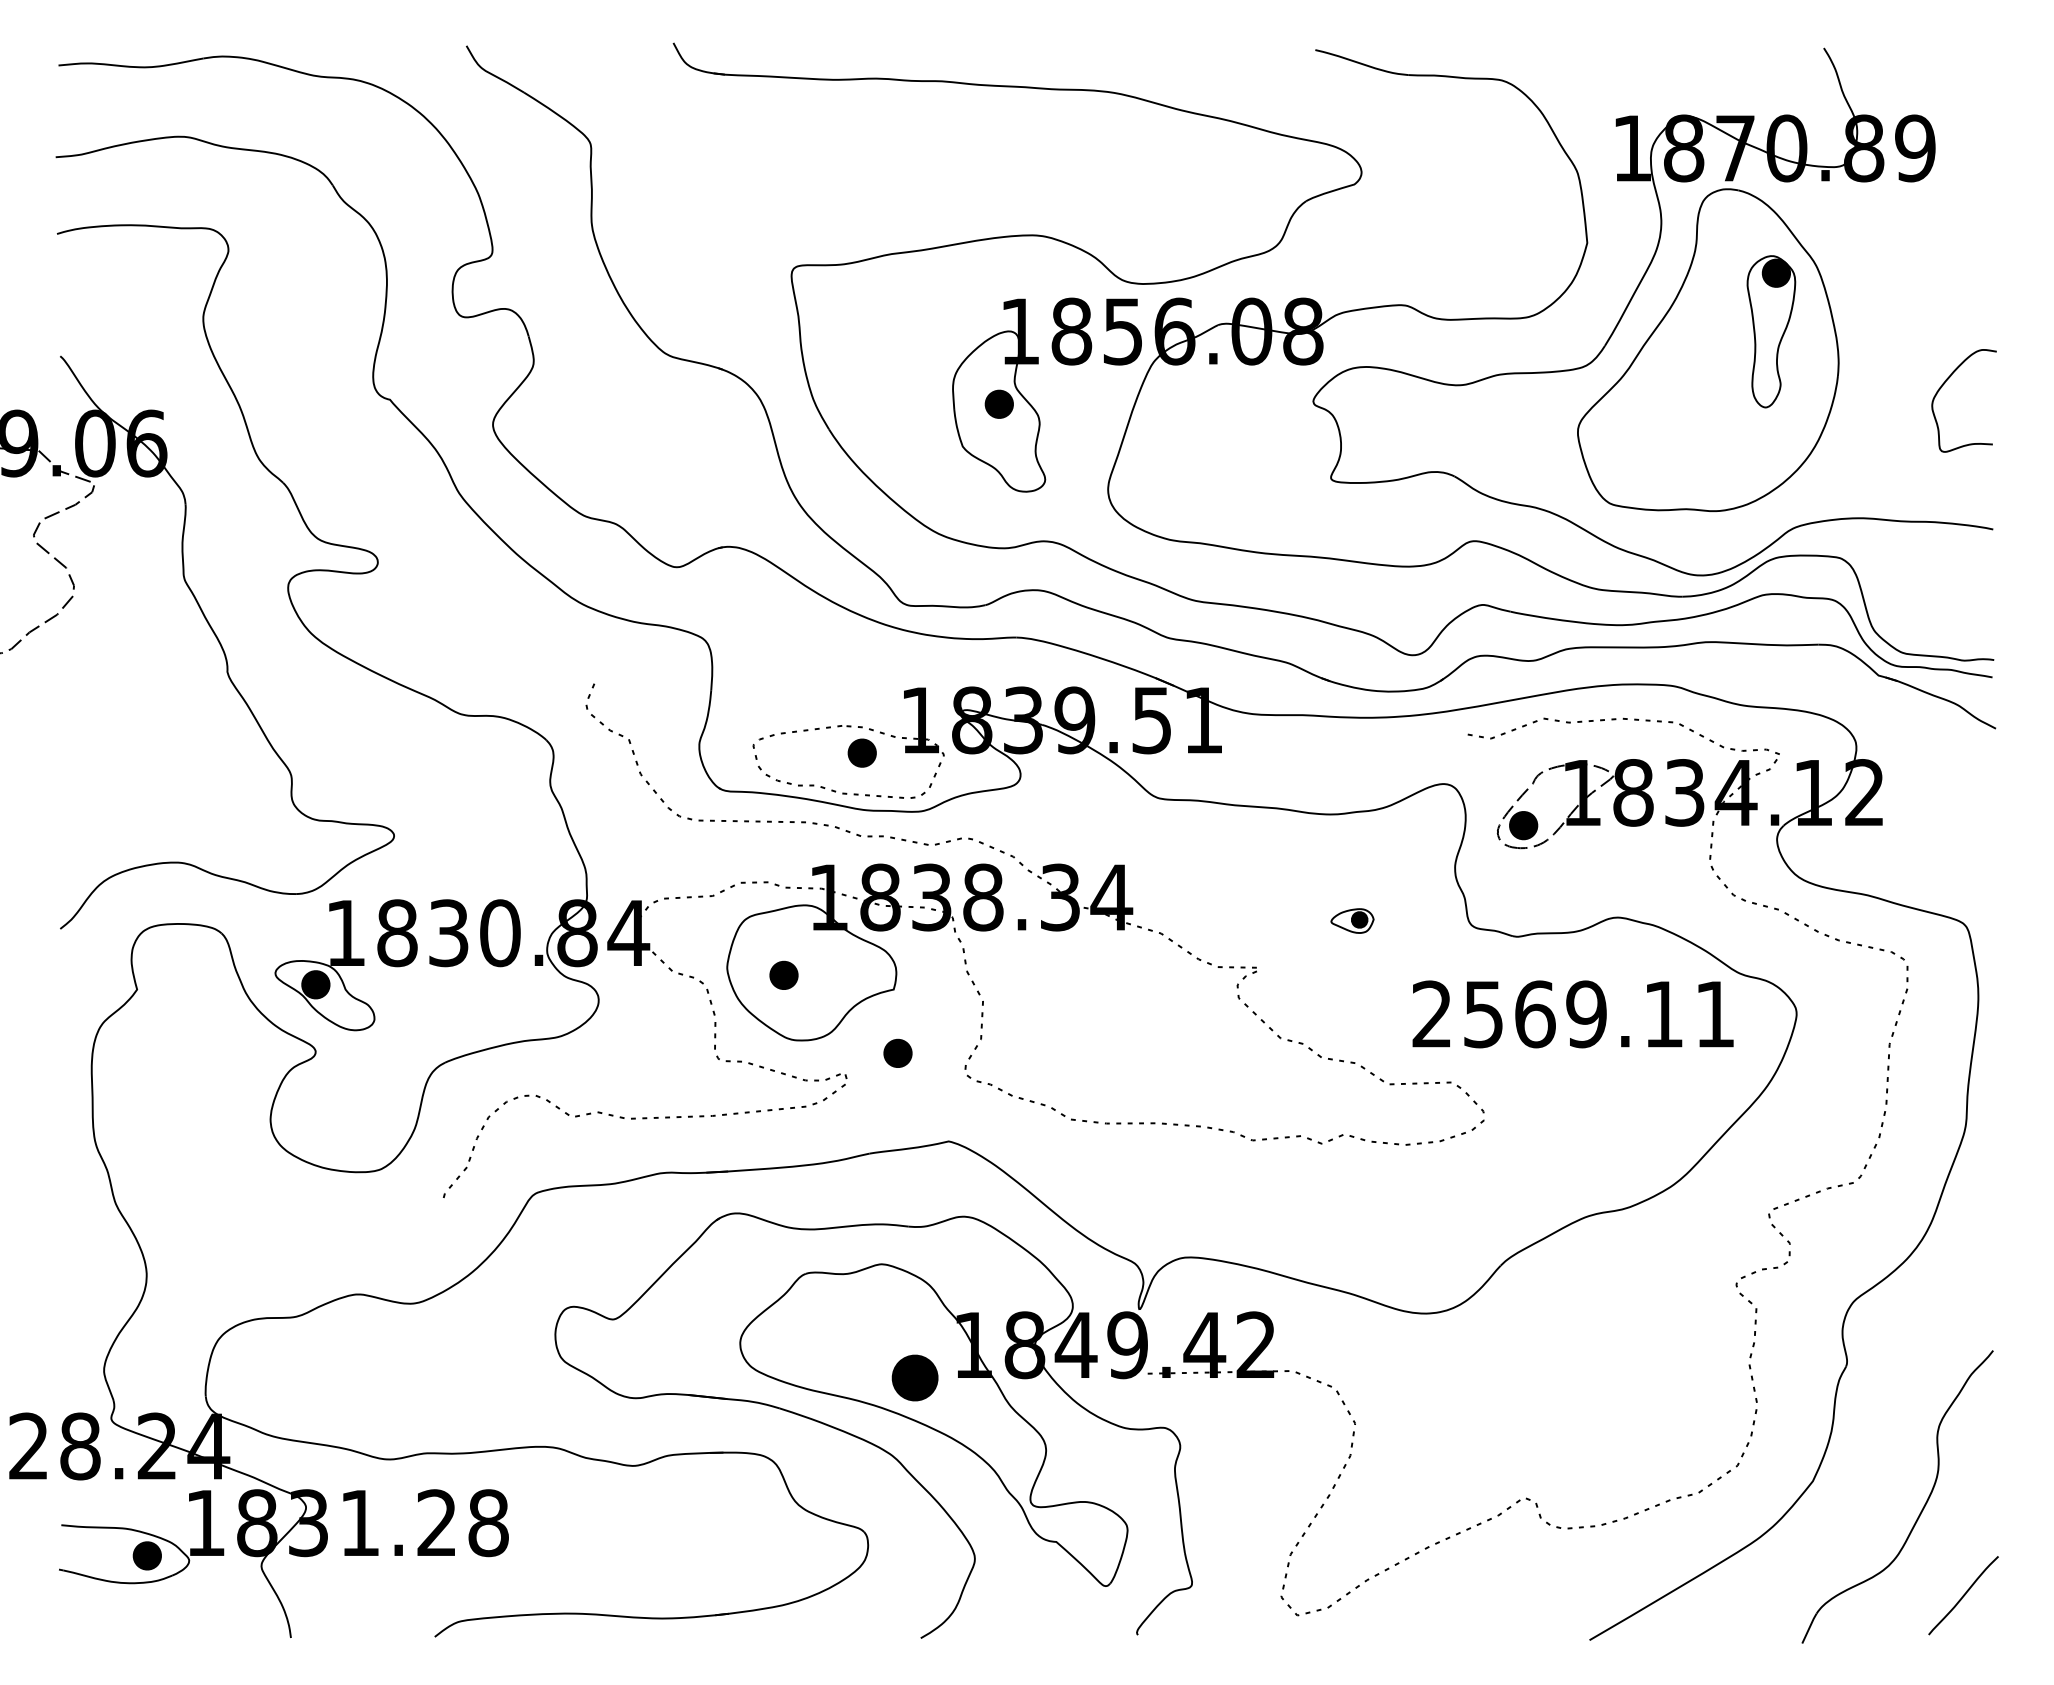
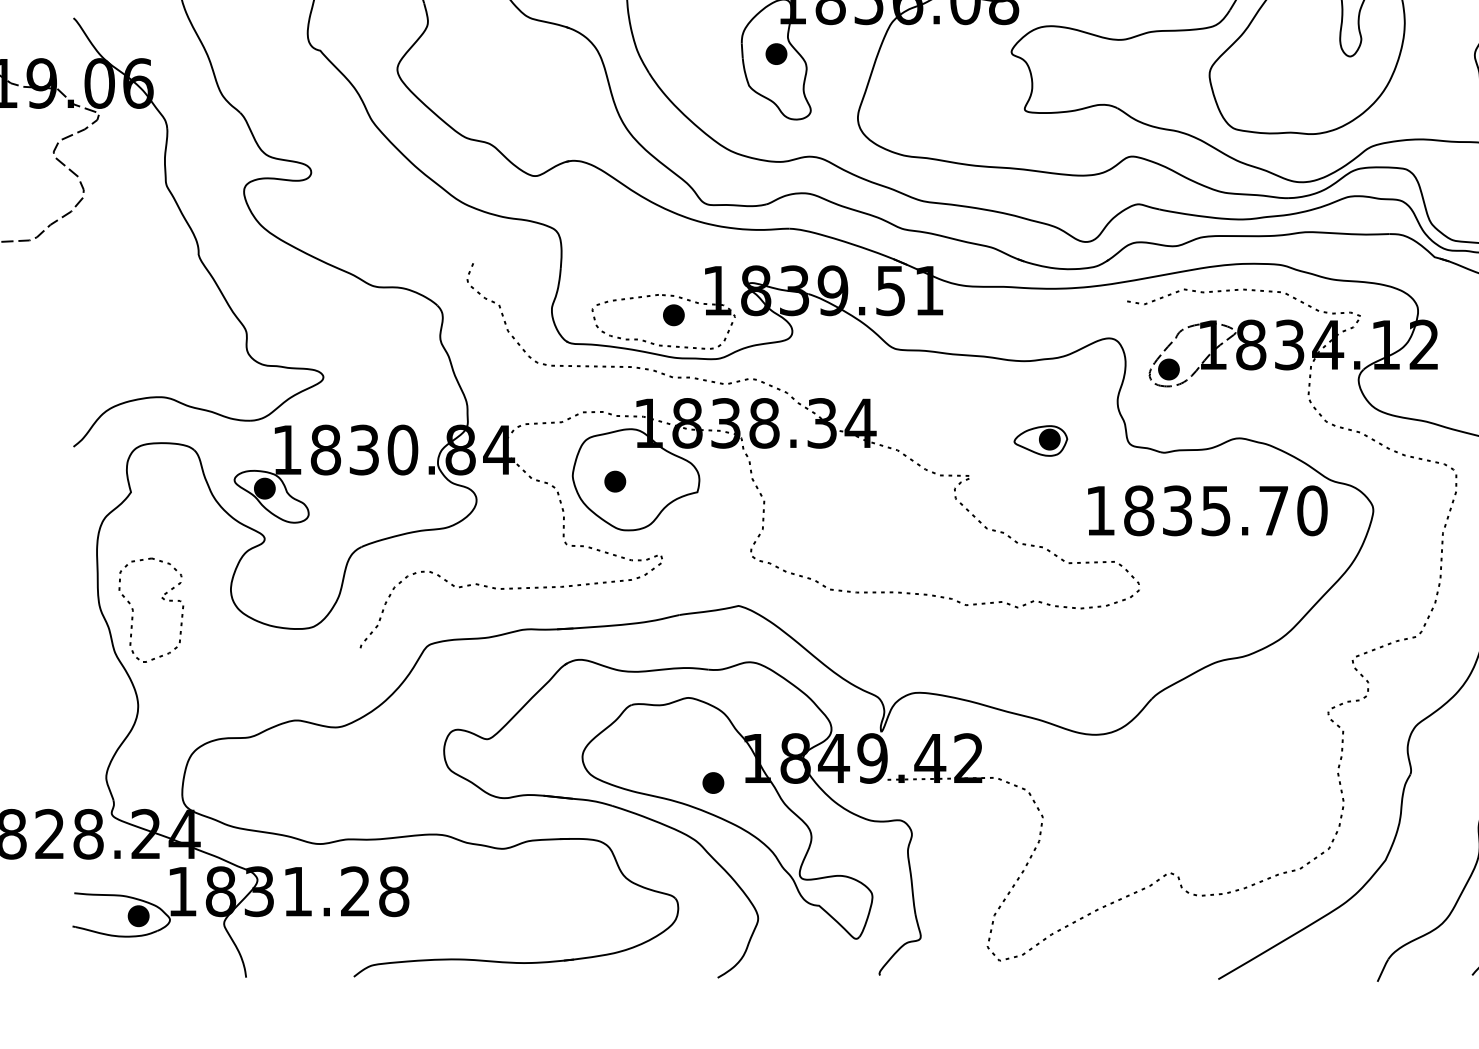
part: (1352, 920) -> (1040, 440), size x1.67
text: (1573, 1014) -> (1206, 510), 2569.11 -> 1835.70
part: (897, 1052) -> (700, 539), removed
part: (178, 1131) -> (162, 598), added
part: (914, 1377) -> (712, 782), size x0.62

